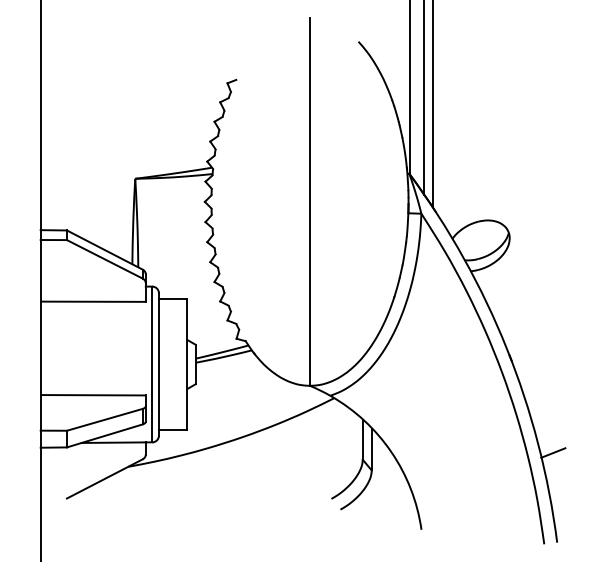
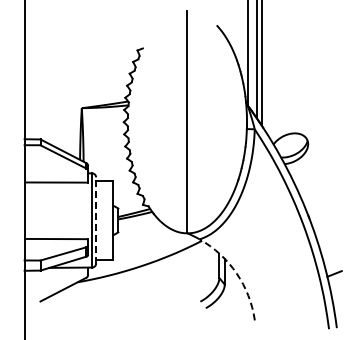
line: (159, 362) -> (96, 219), solid -> dashed
arc: (391, 452) -> (236, 273), solid -> dashed

